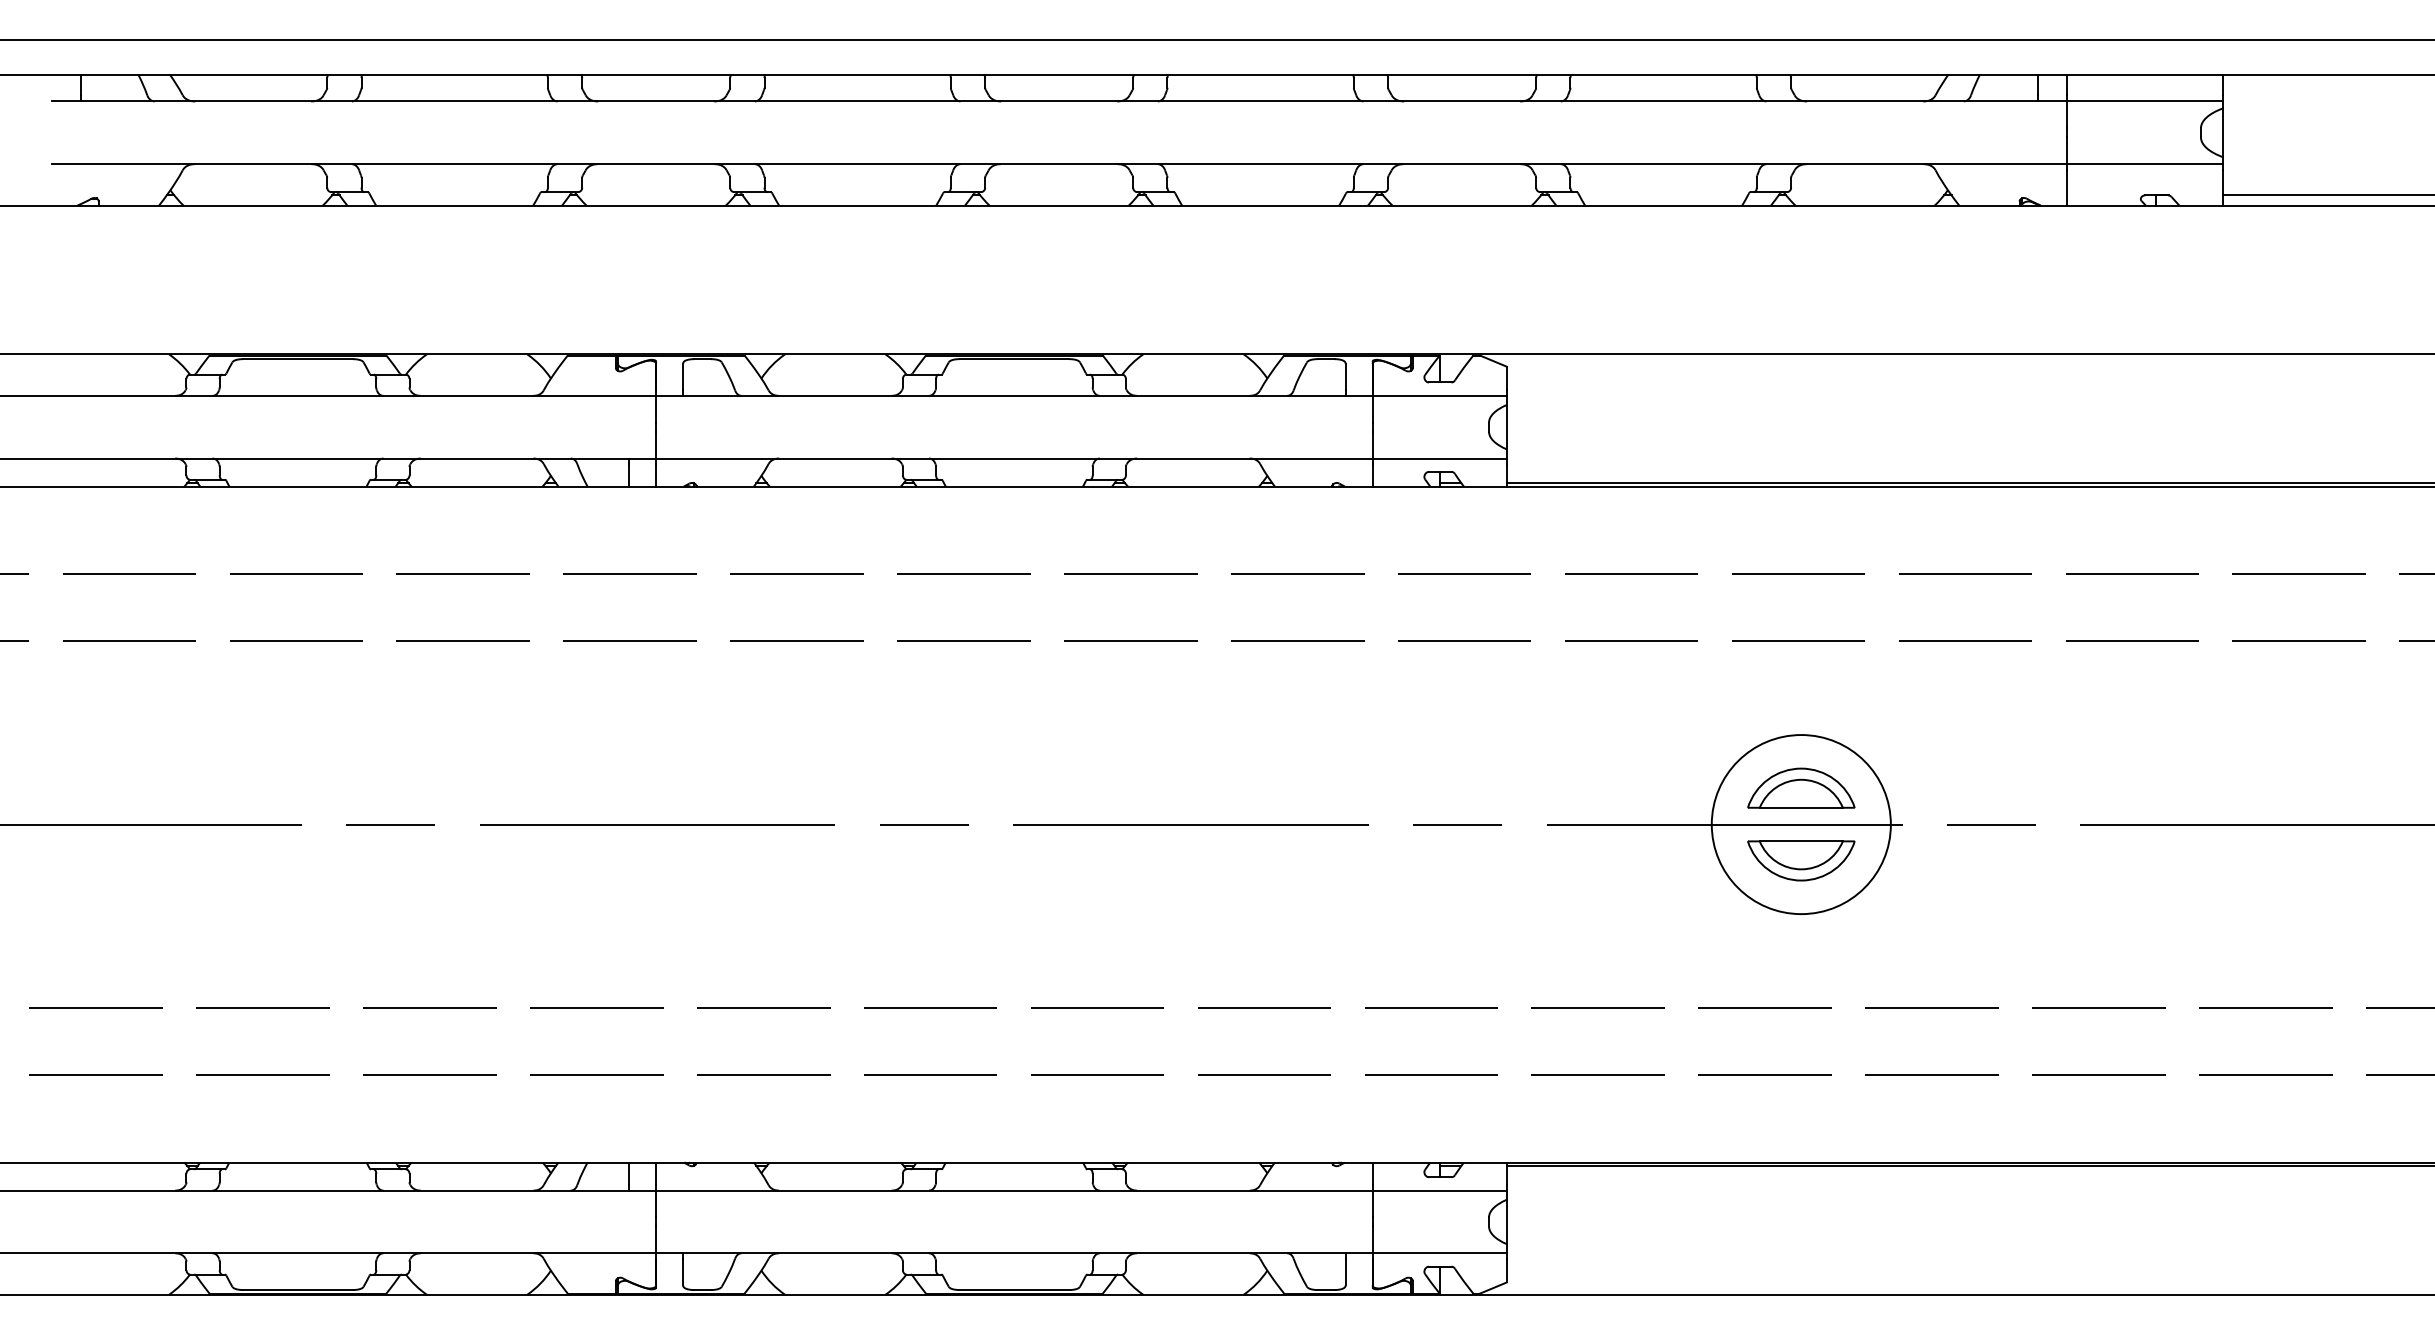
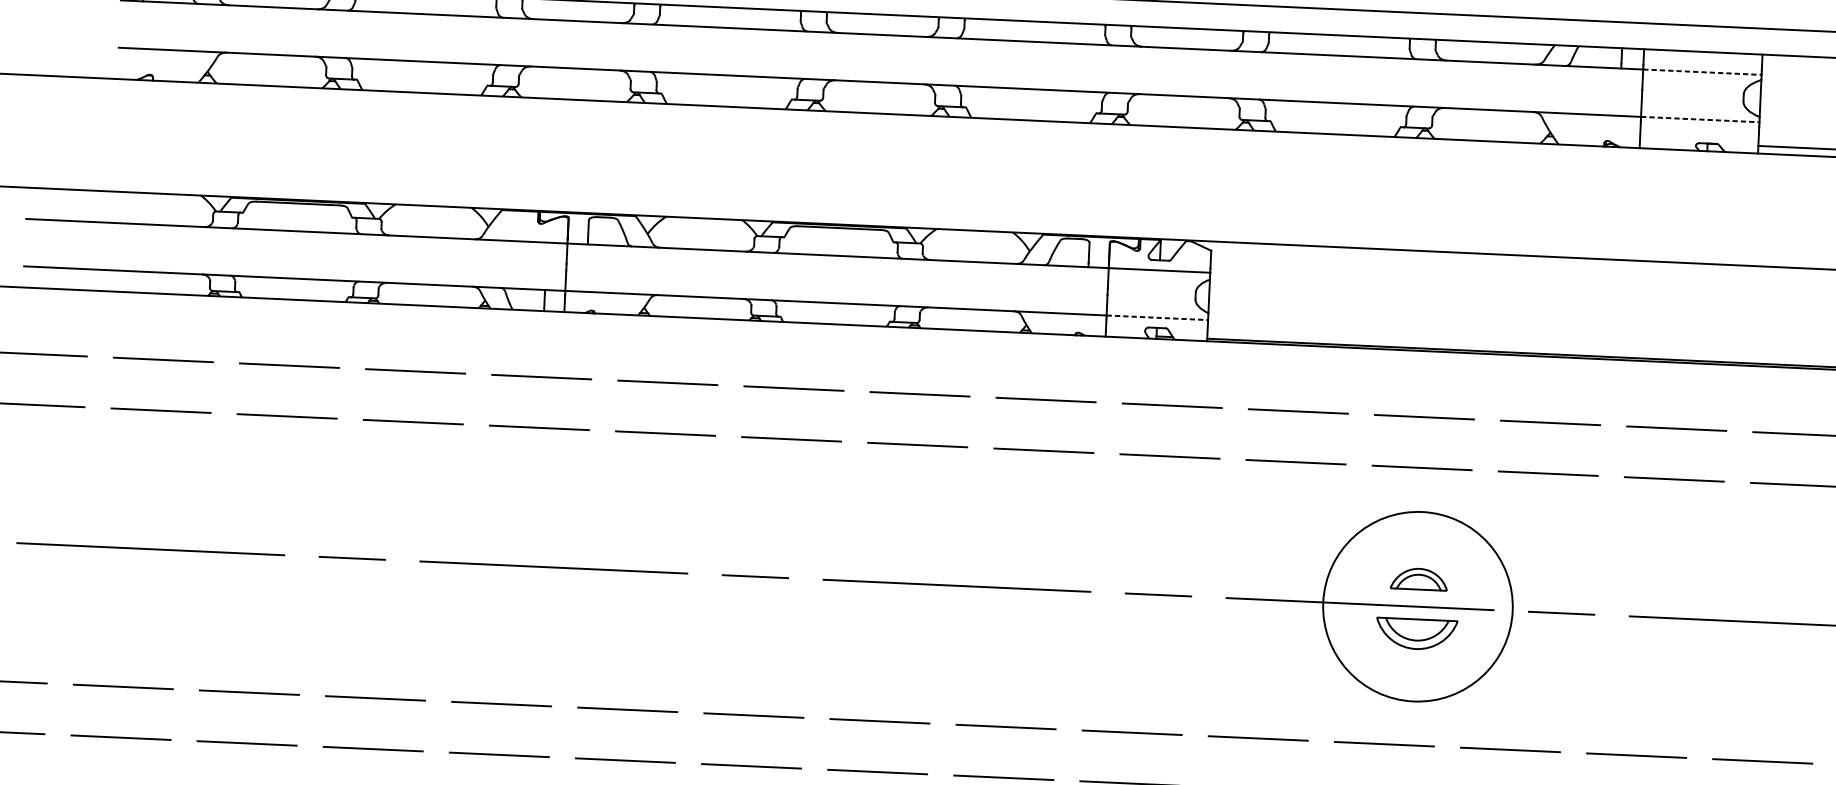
line: (2145, 101) -> (1702, 72), solid -> dashed
line: (2145, 164) -> (1700, 119), solid -> dashed
line: (1440, 458) -> (1157, 317), solid -> dashed
part: (1801, 787) -> (1419, 578), size x0.7
circle: (1800, 824) -> (1417, 606), size x1.4

